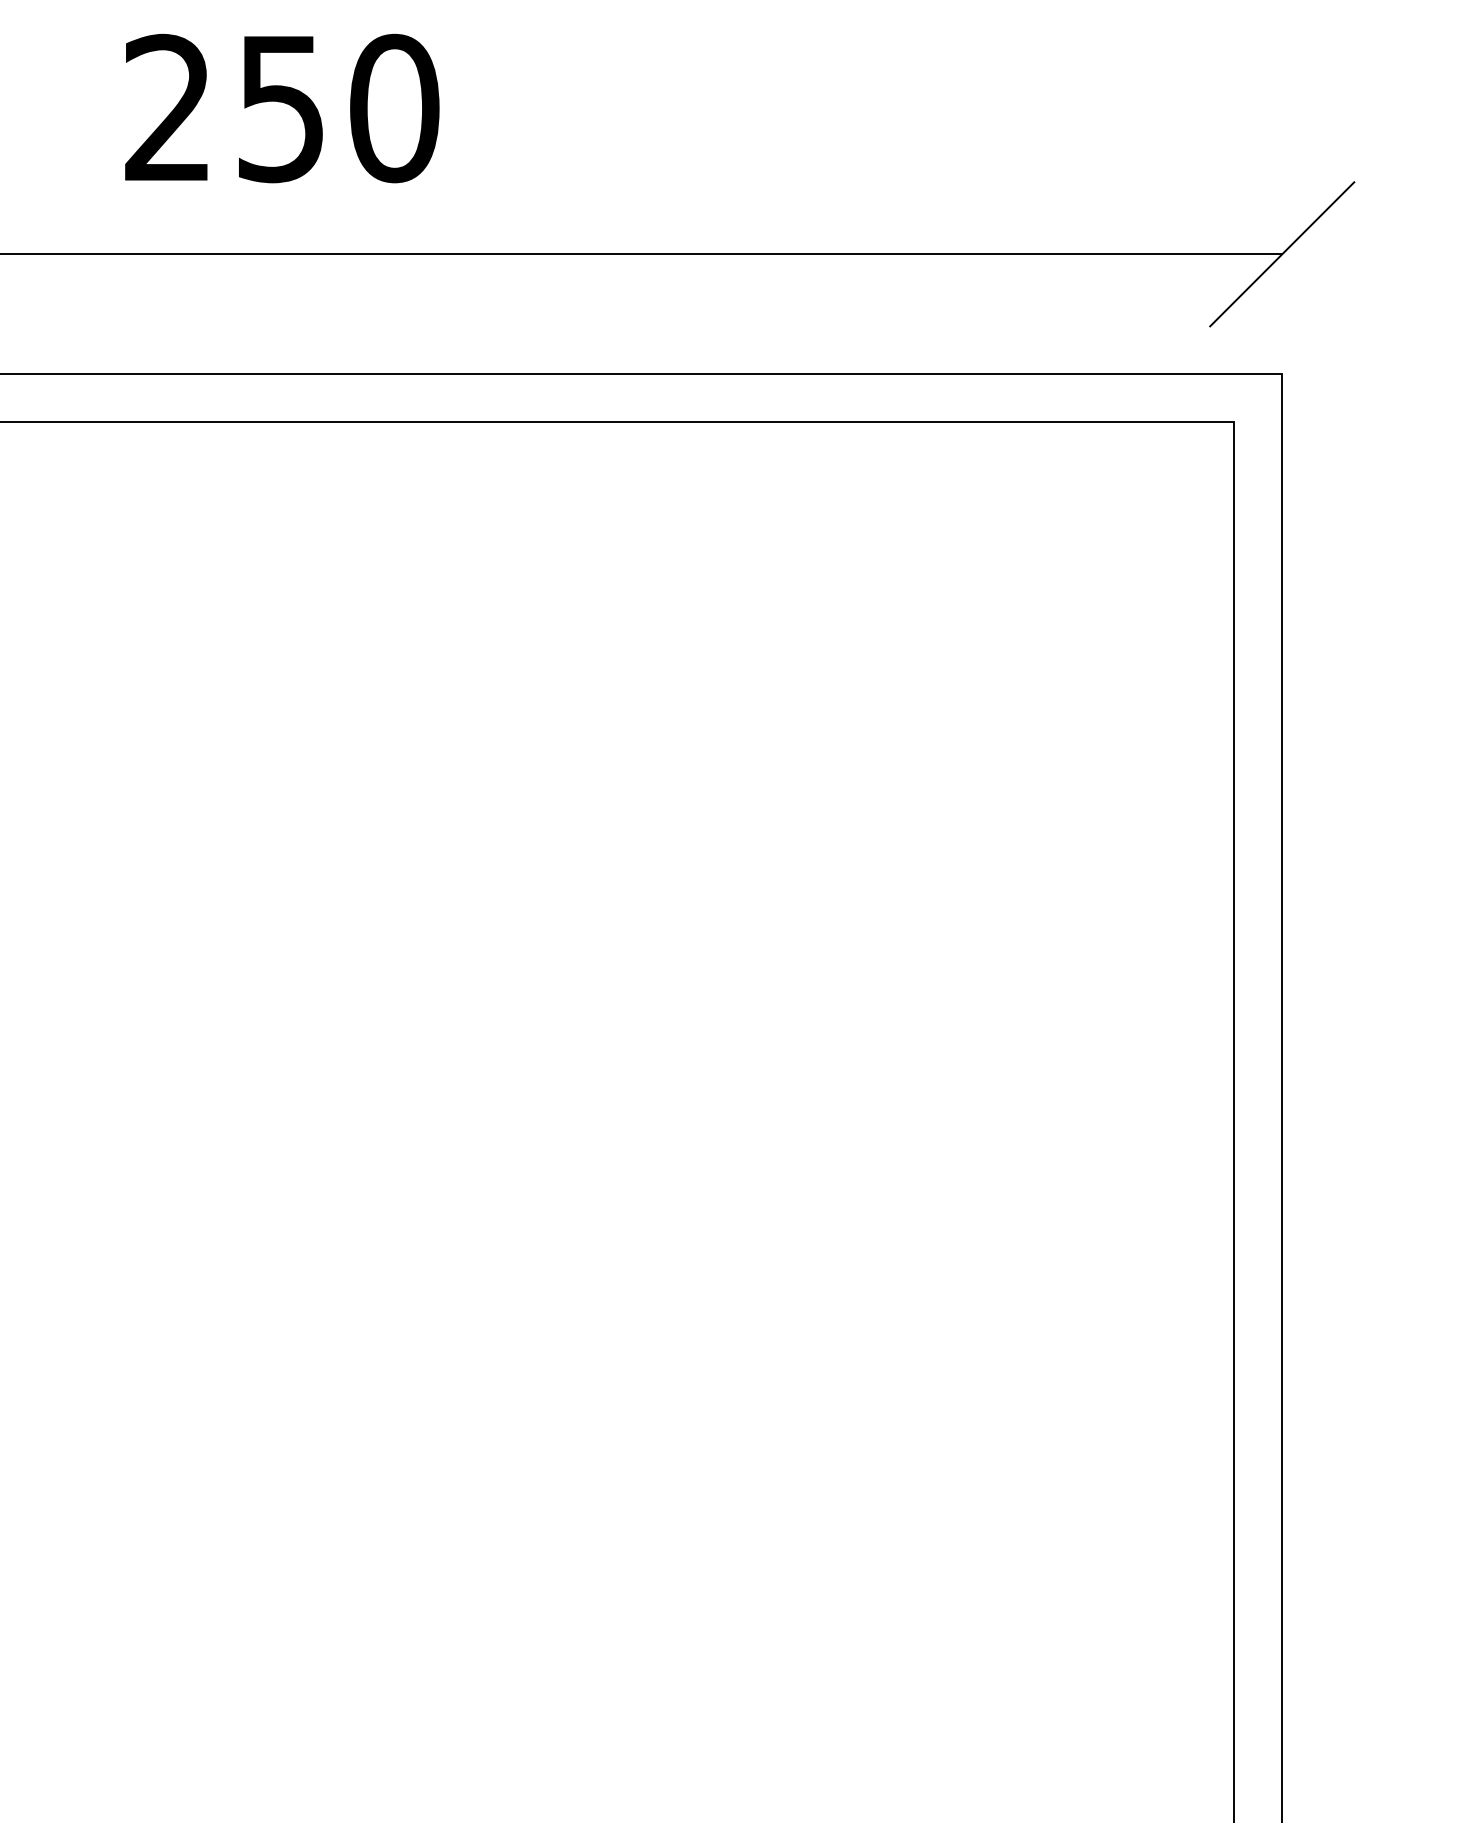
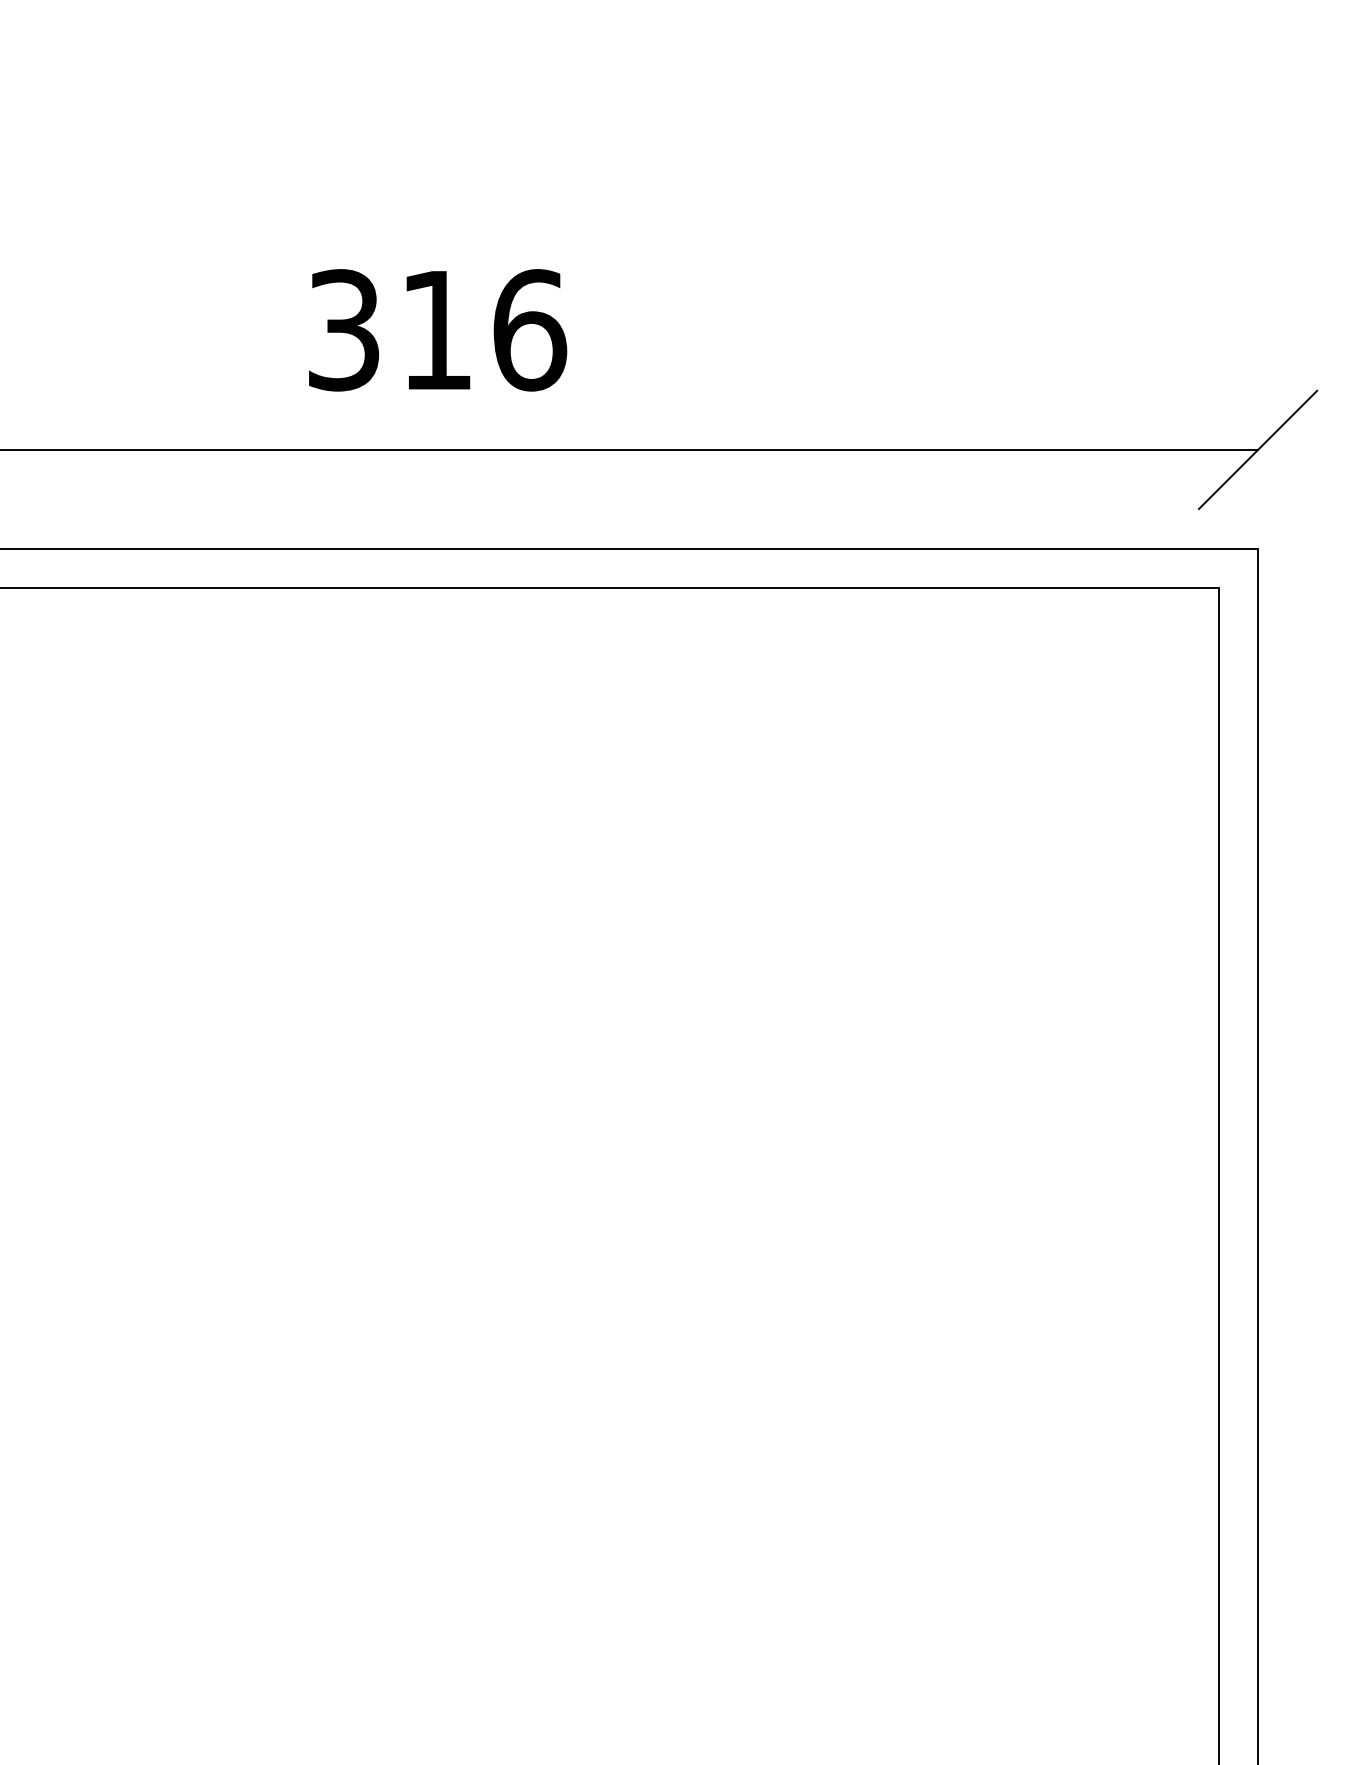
text: (282, 108) -> (437, 330), 250 -> 316

